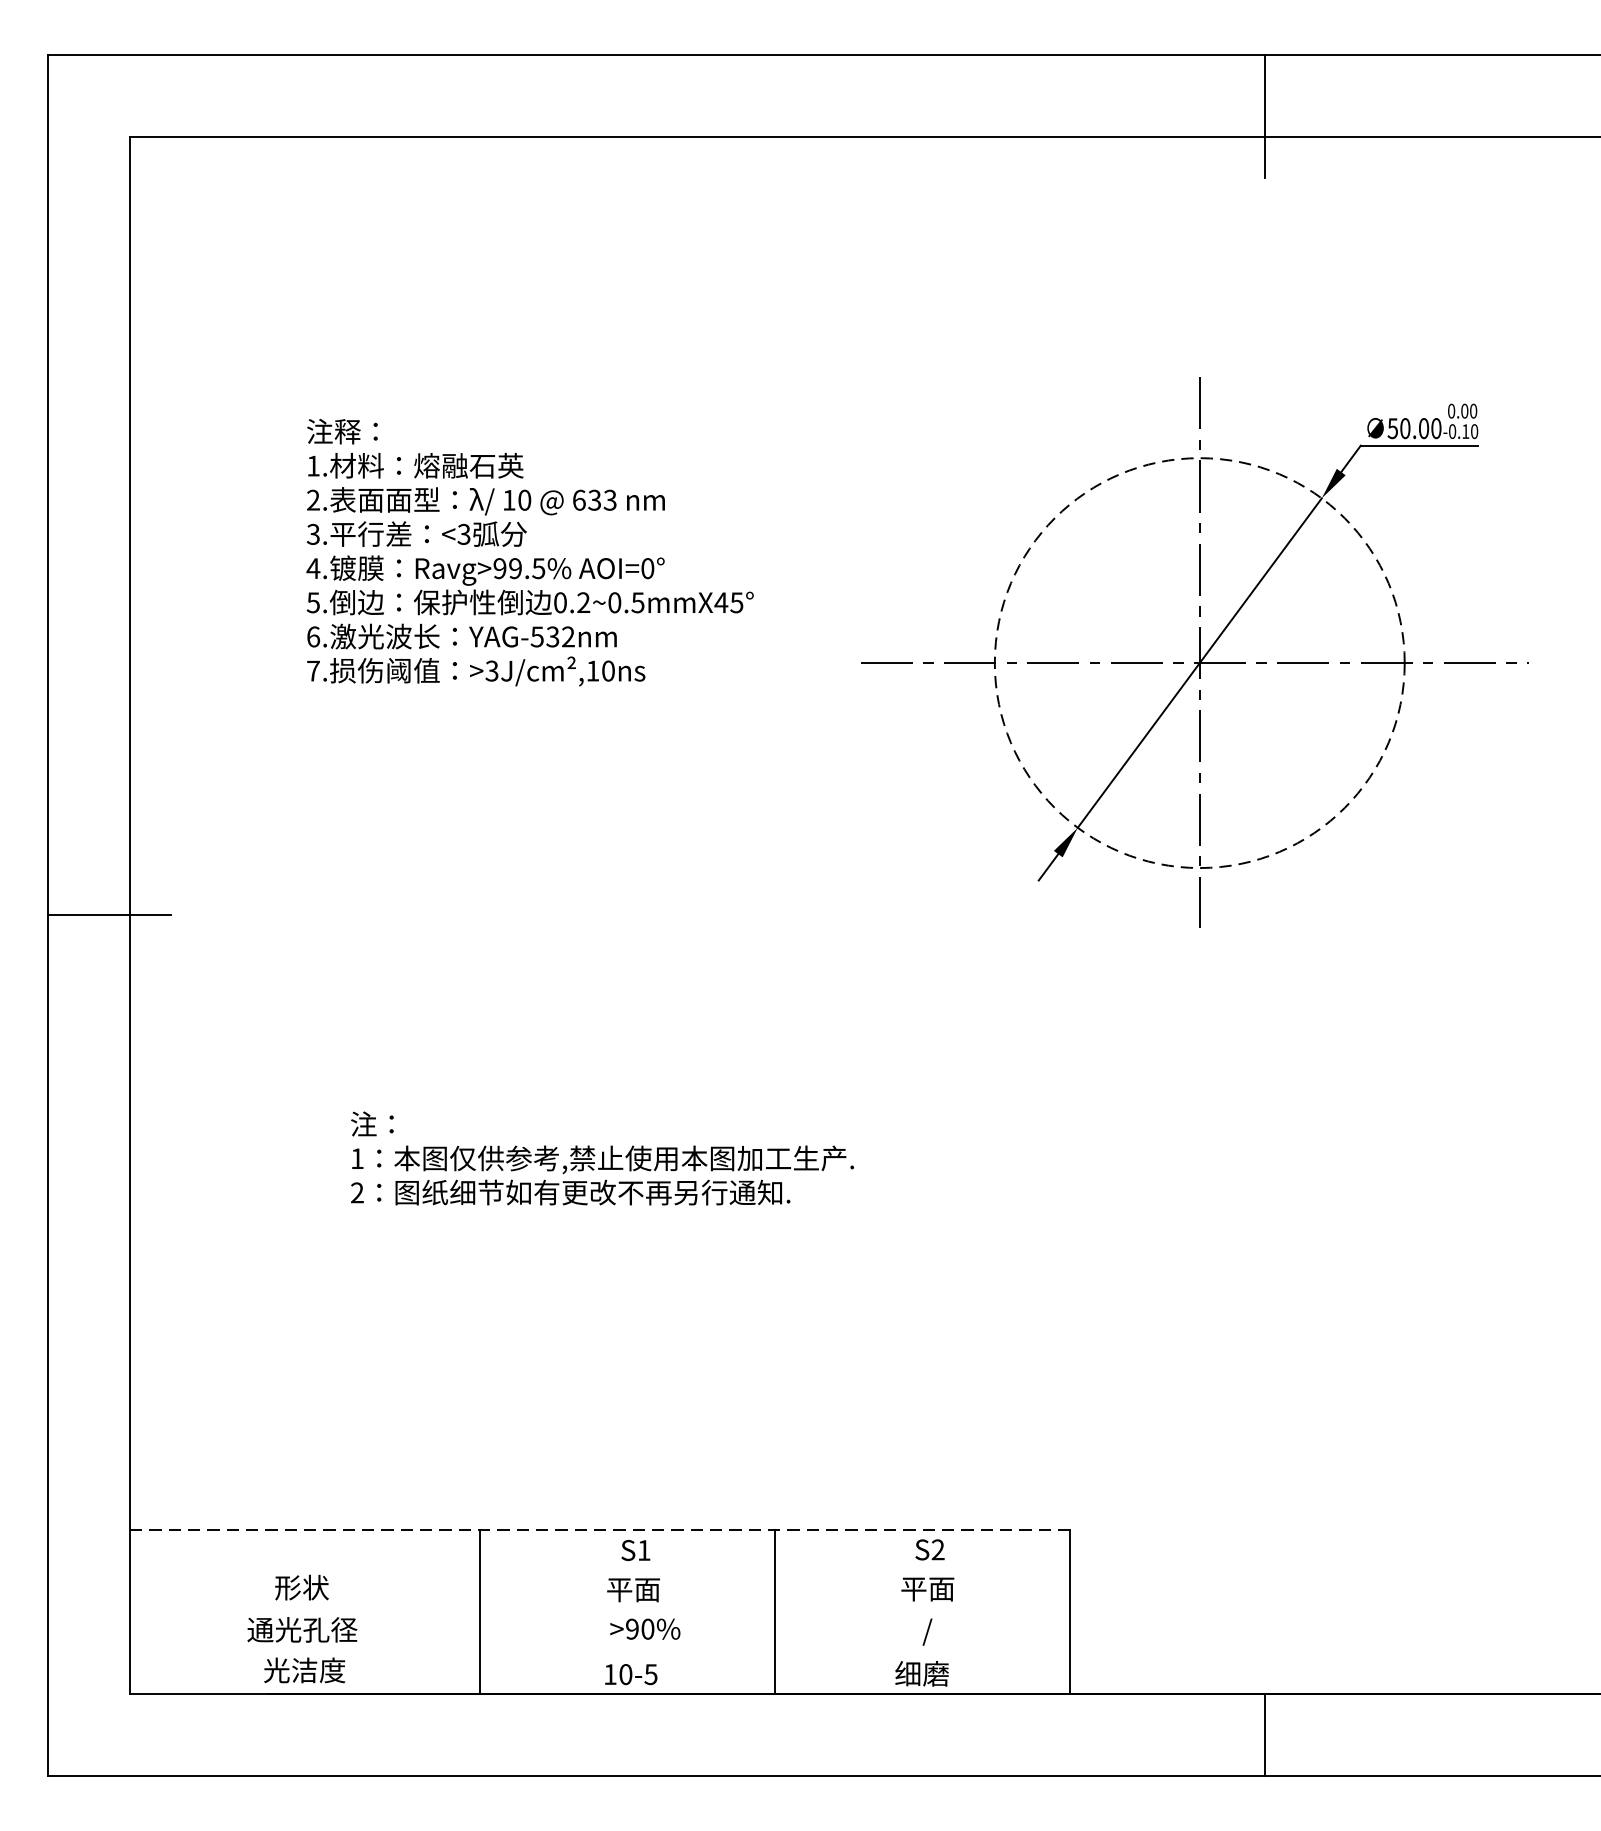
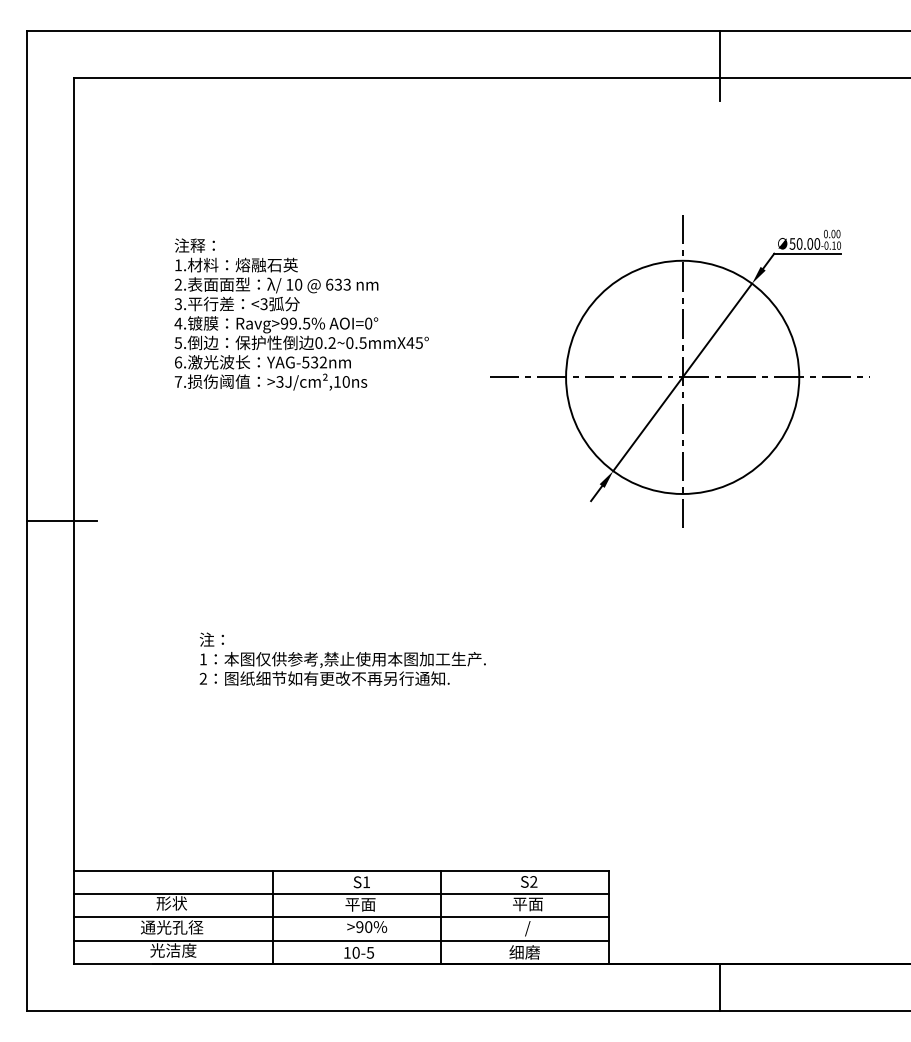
circle: (1199, 663) -> (682, 377), dashed -> solid
line: (600, 1529) -> (341, 870), dashed -> solid
line: (598, 1571) -> (340, 894), added
line: (598, 1612) -> (340, 917), added
line: (598, 1652) -> (340, 940), added

